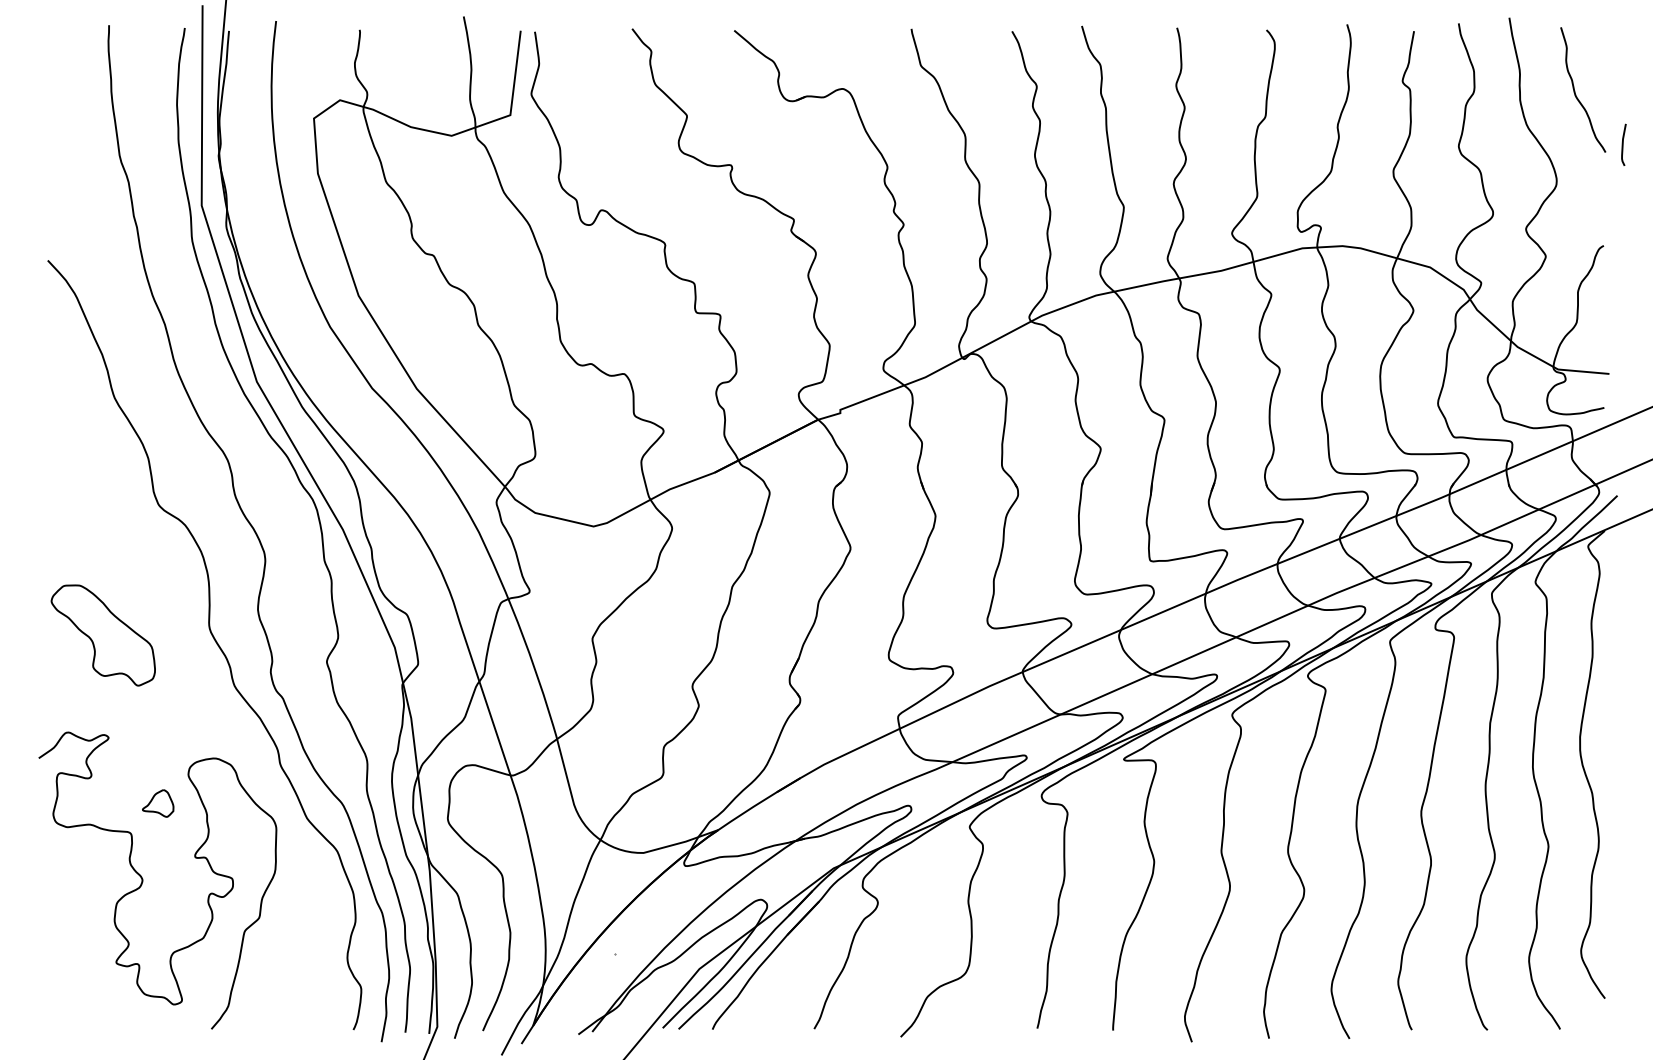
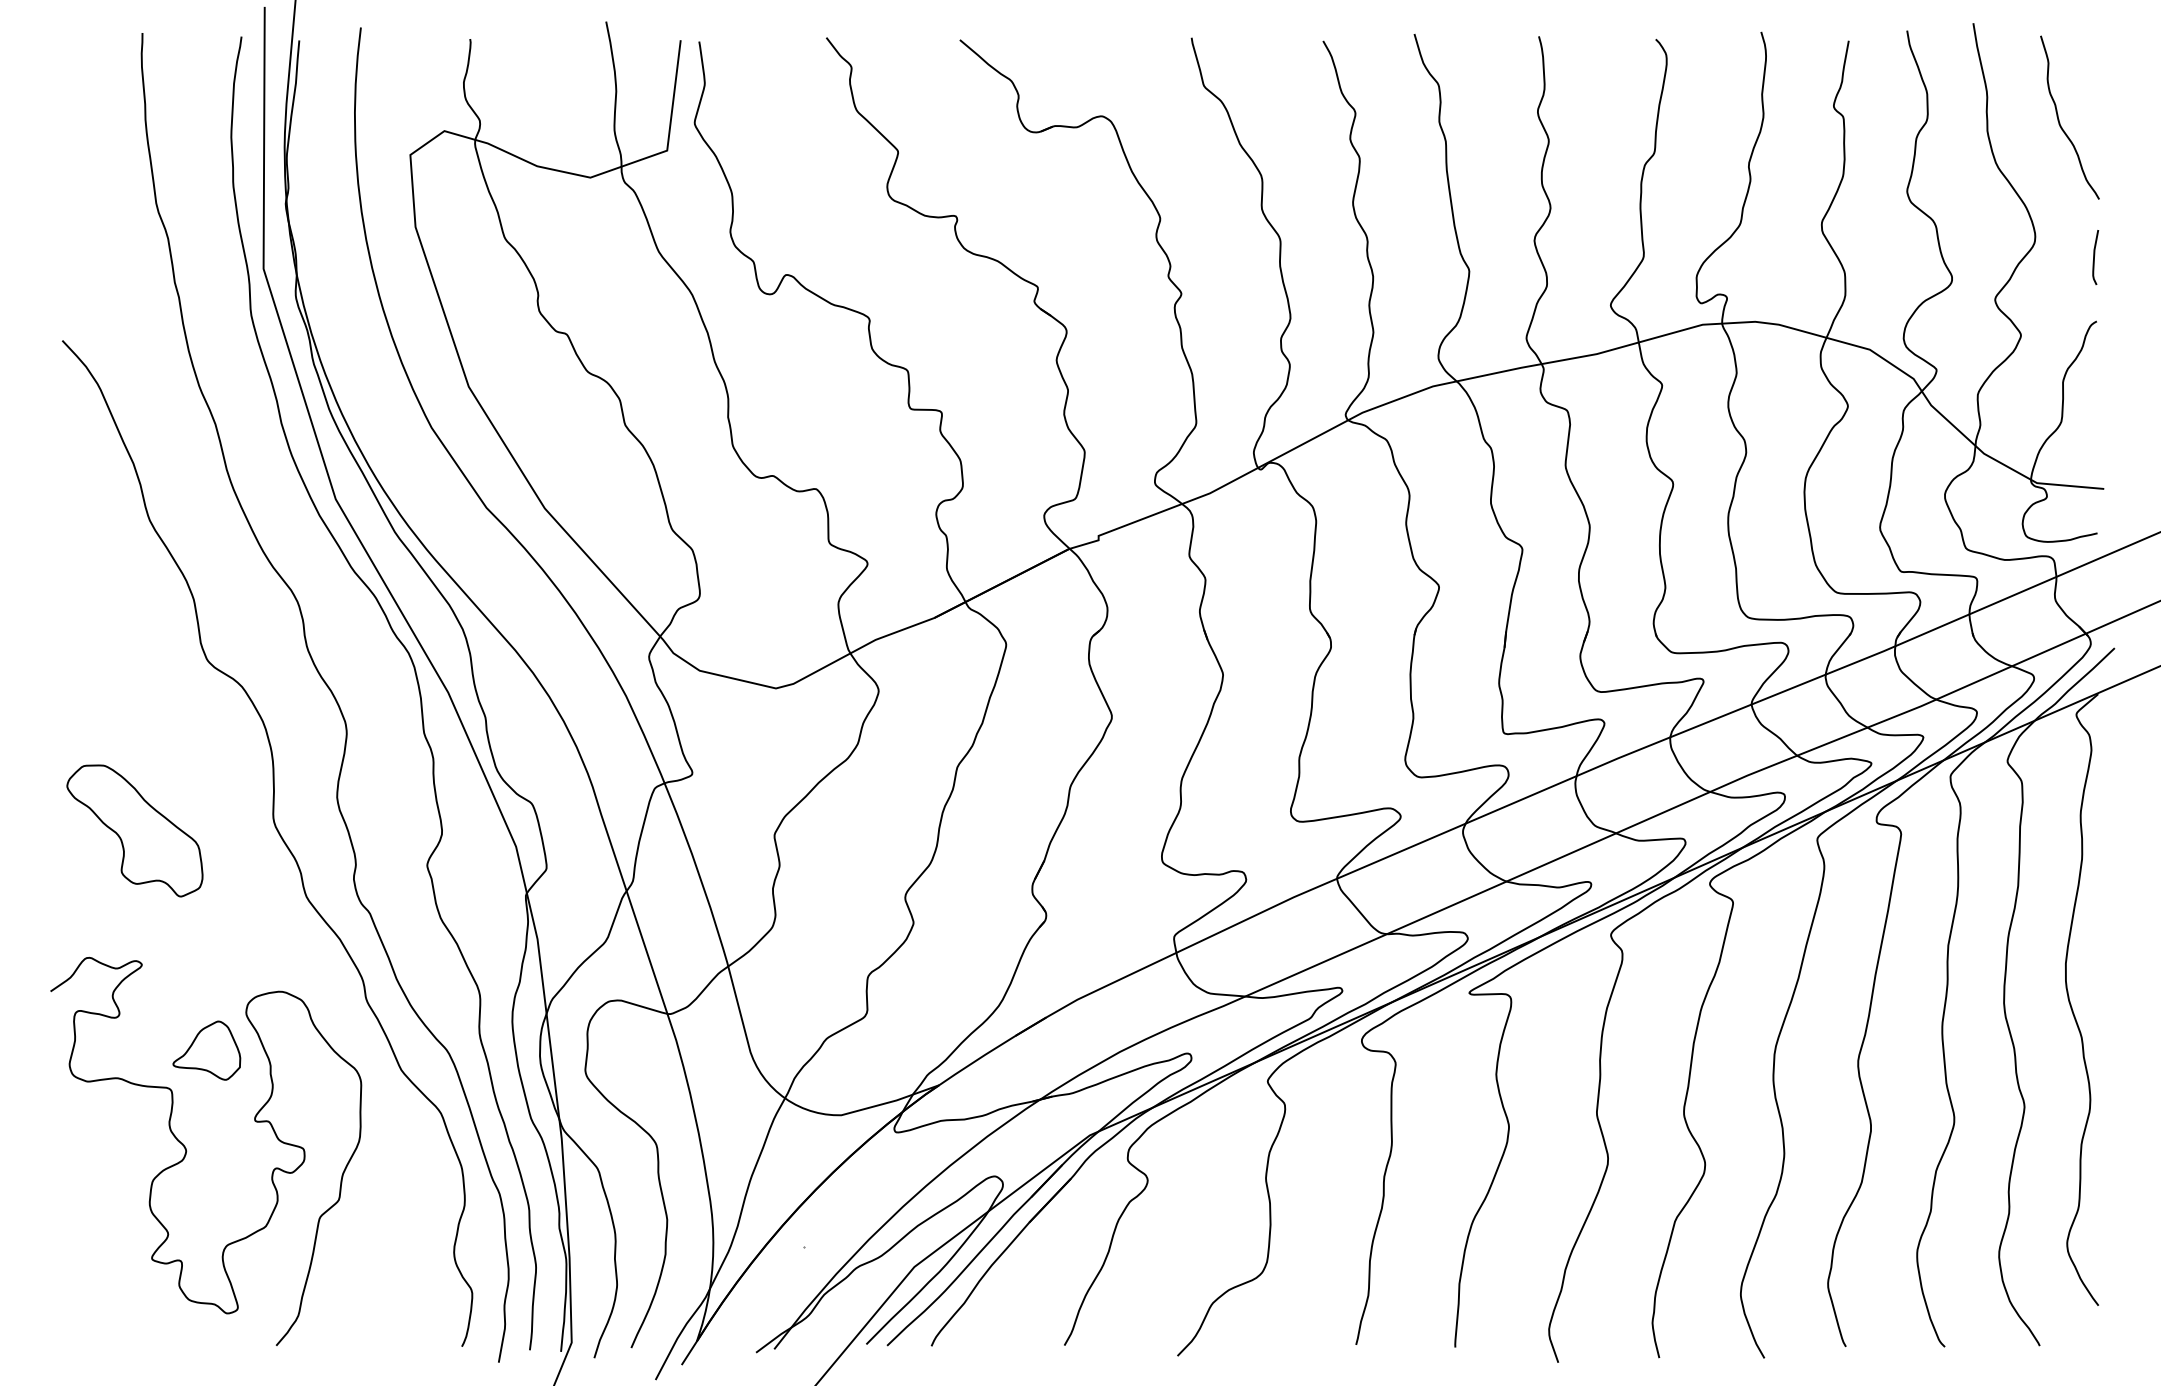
curve: (1623, 144) -> (2095, 256), moved
part: (157, 803) -> (205, 1050), size x1.67

